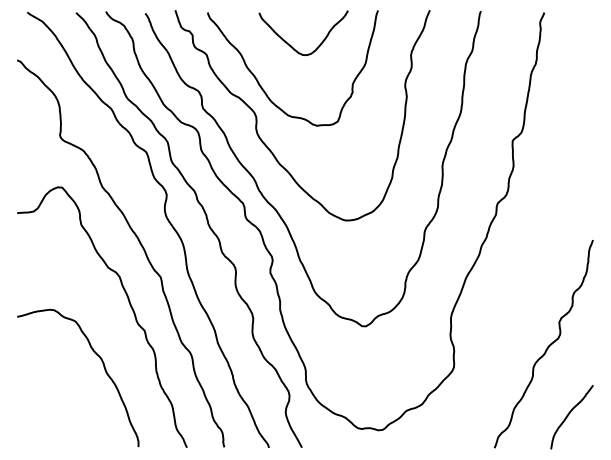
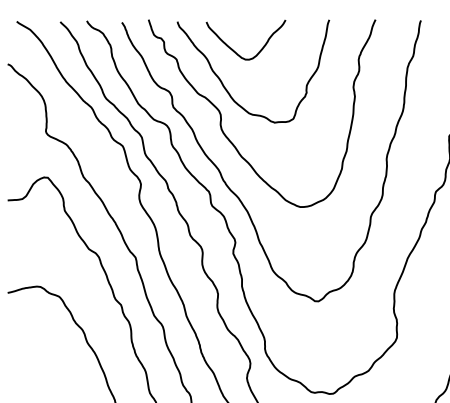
curve: (290, 44) -> (234, 50), moved

